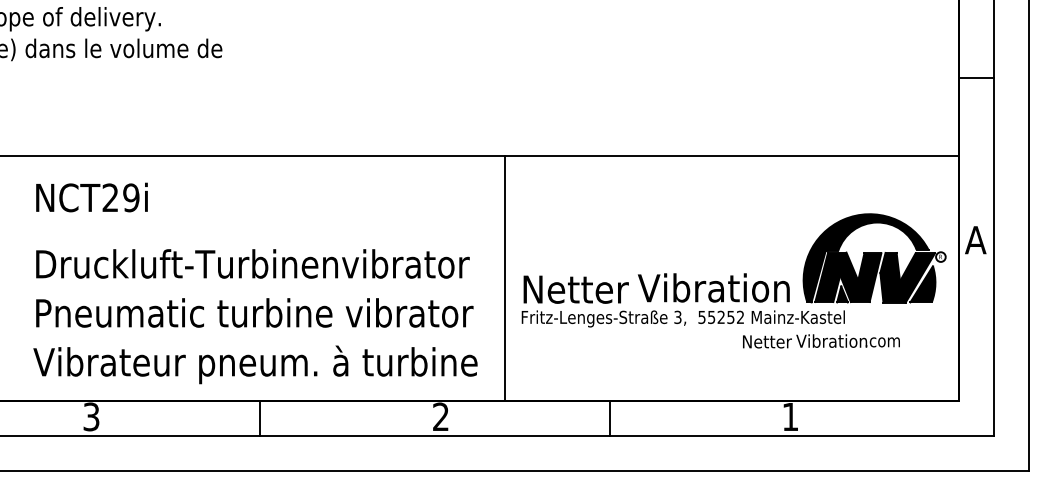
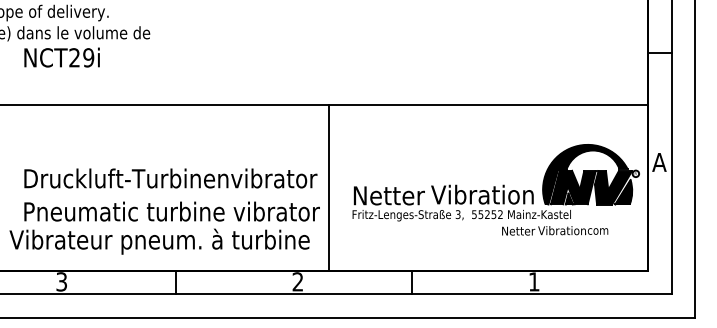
text: (91, 197) -> (61, 57), moved
line: (505, 277) -> (329, 187), moved
text: (255, 364) -> (159, 241), moved

